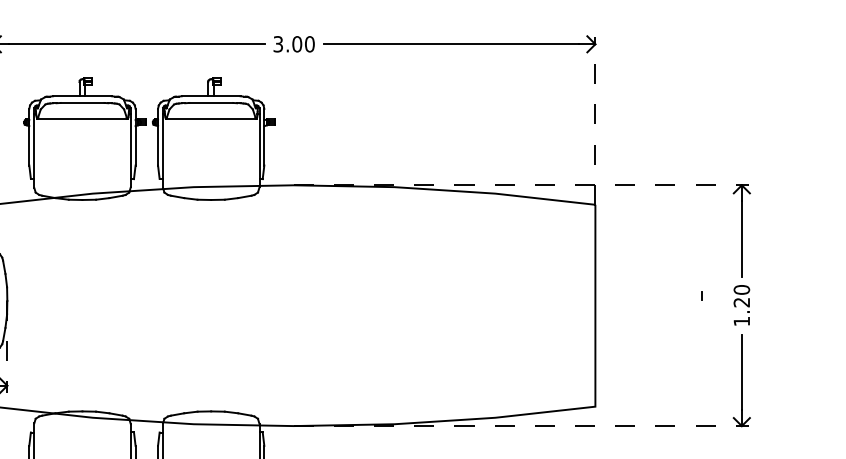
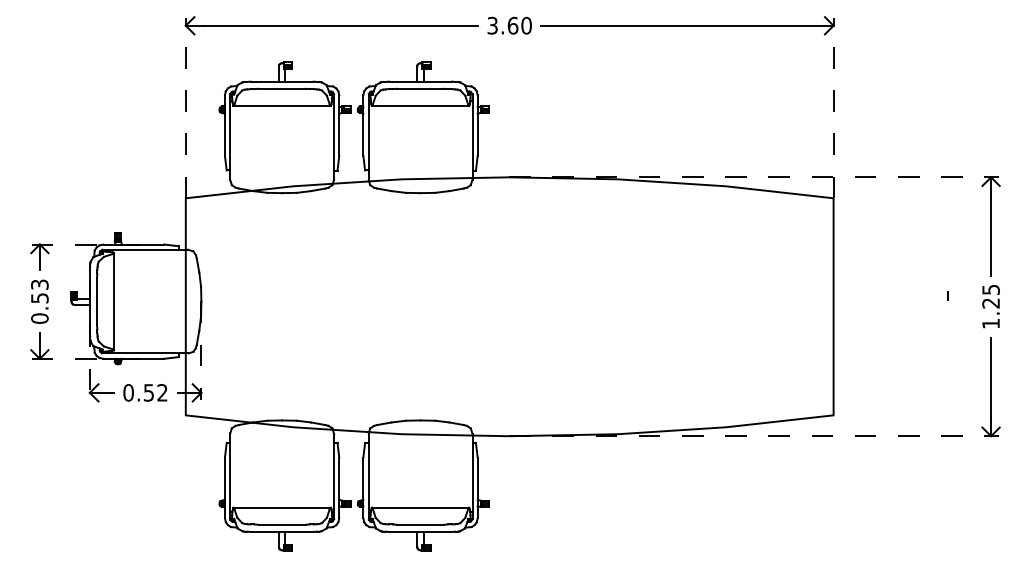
text: (296, 44) -> (512, 25), 3.00 -> 3.60
text: (741, 289) -> (990, 289), 1.20 -> 1.25

